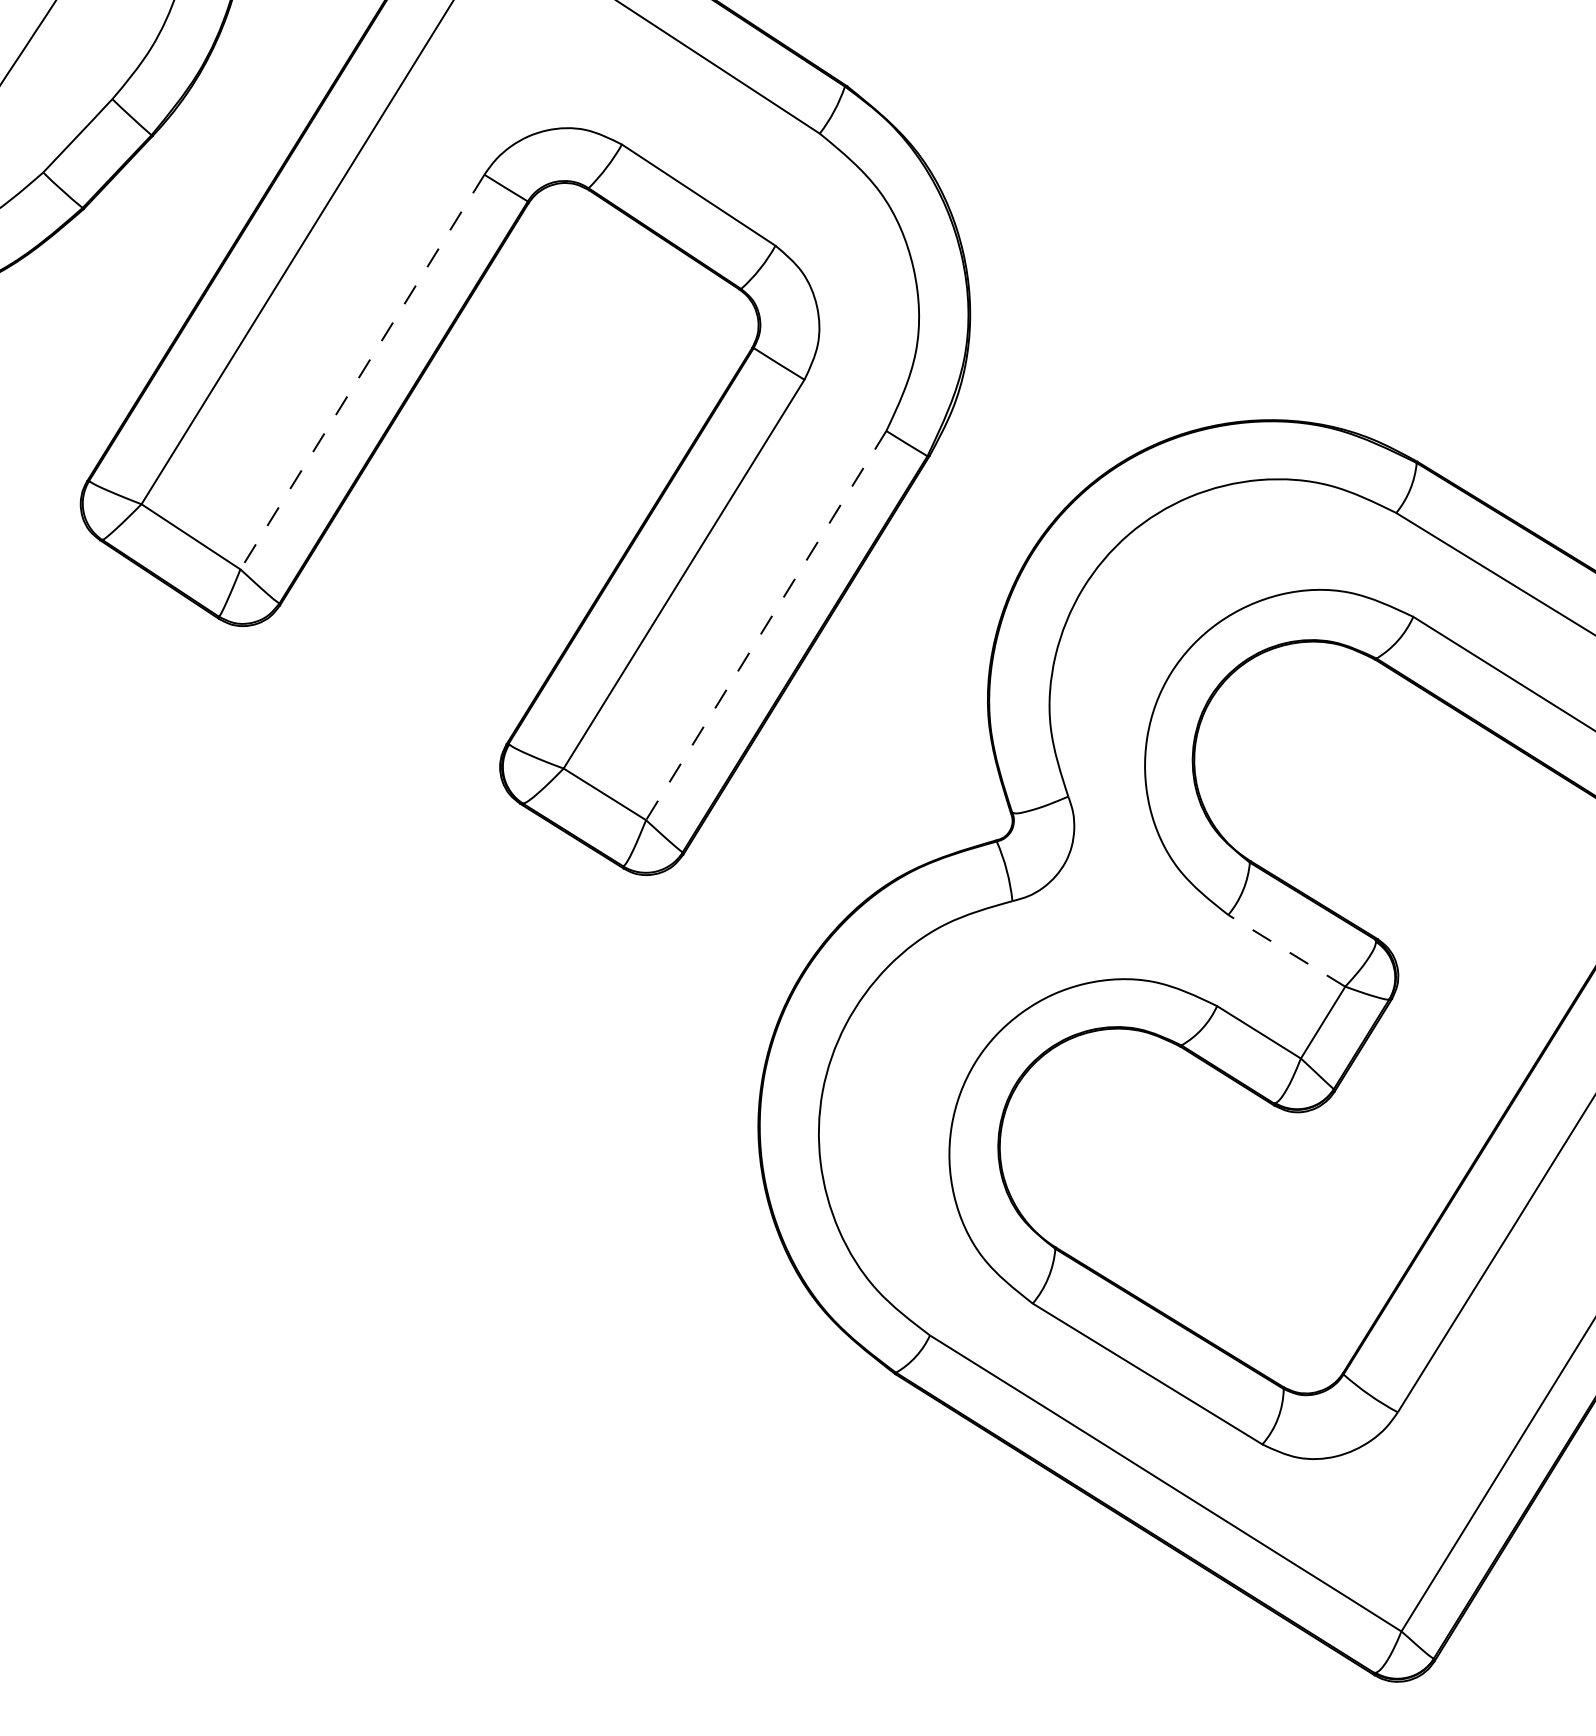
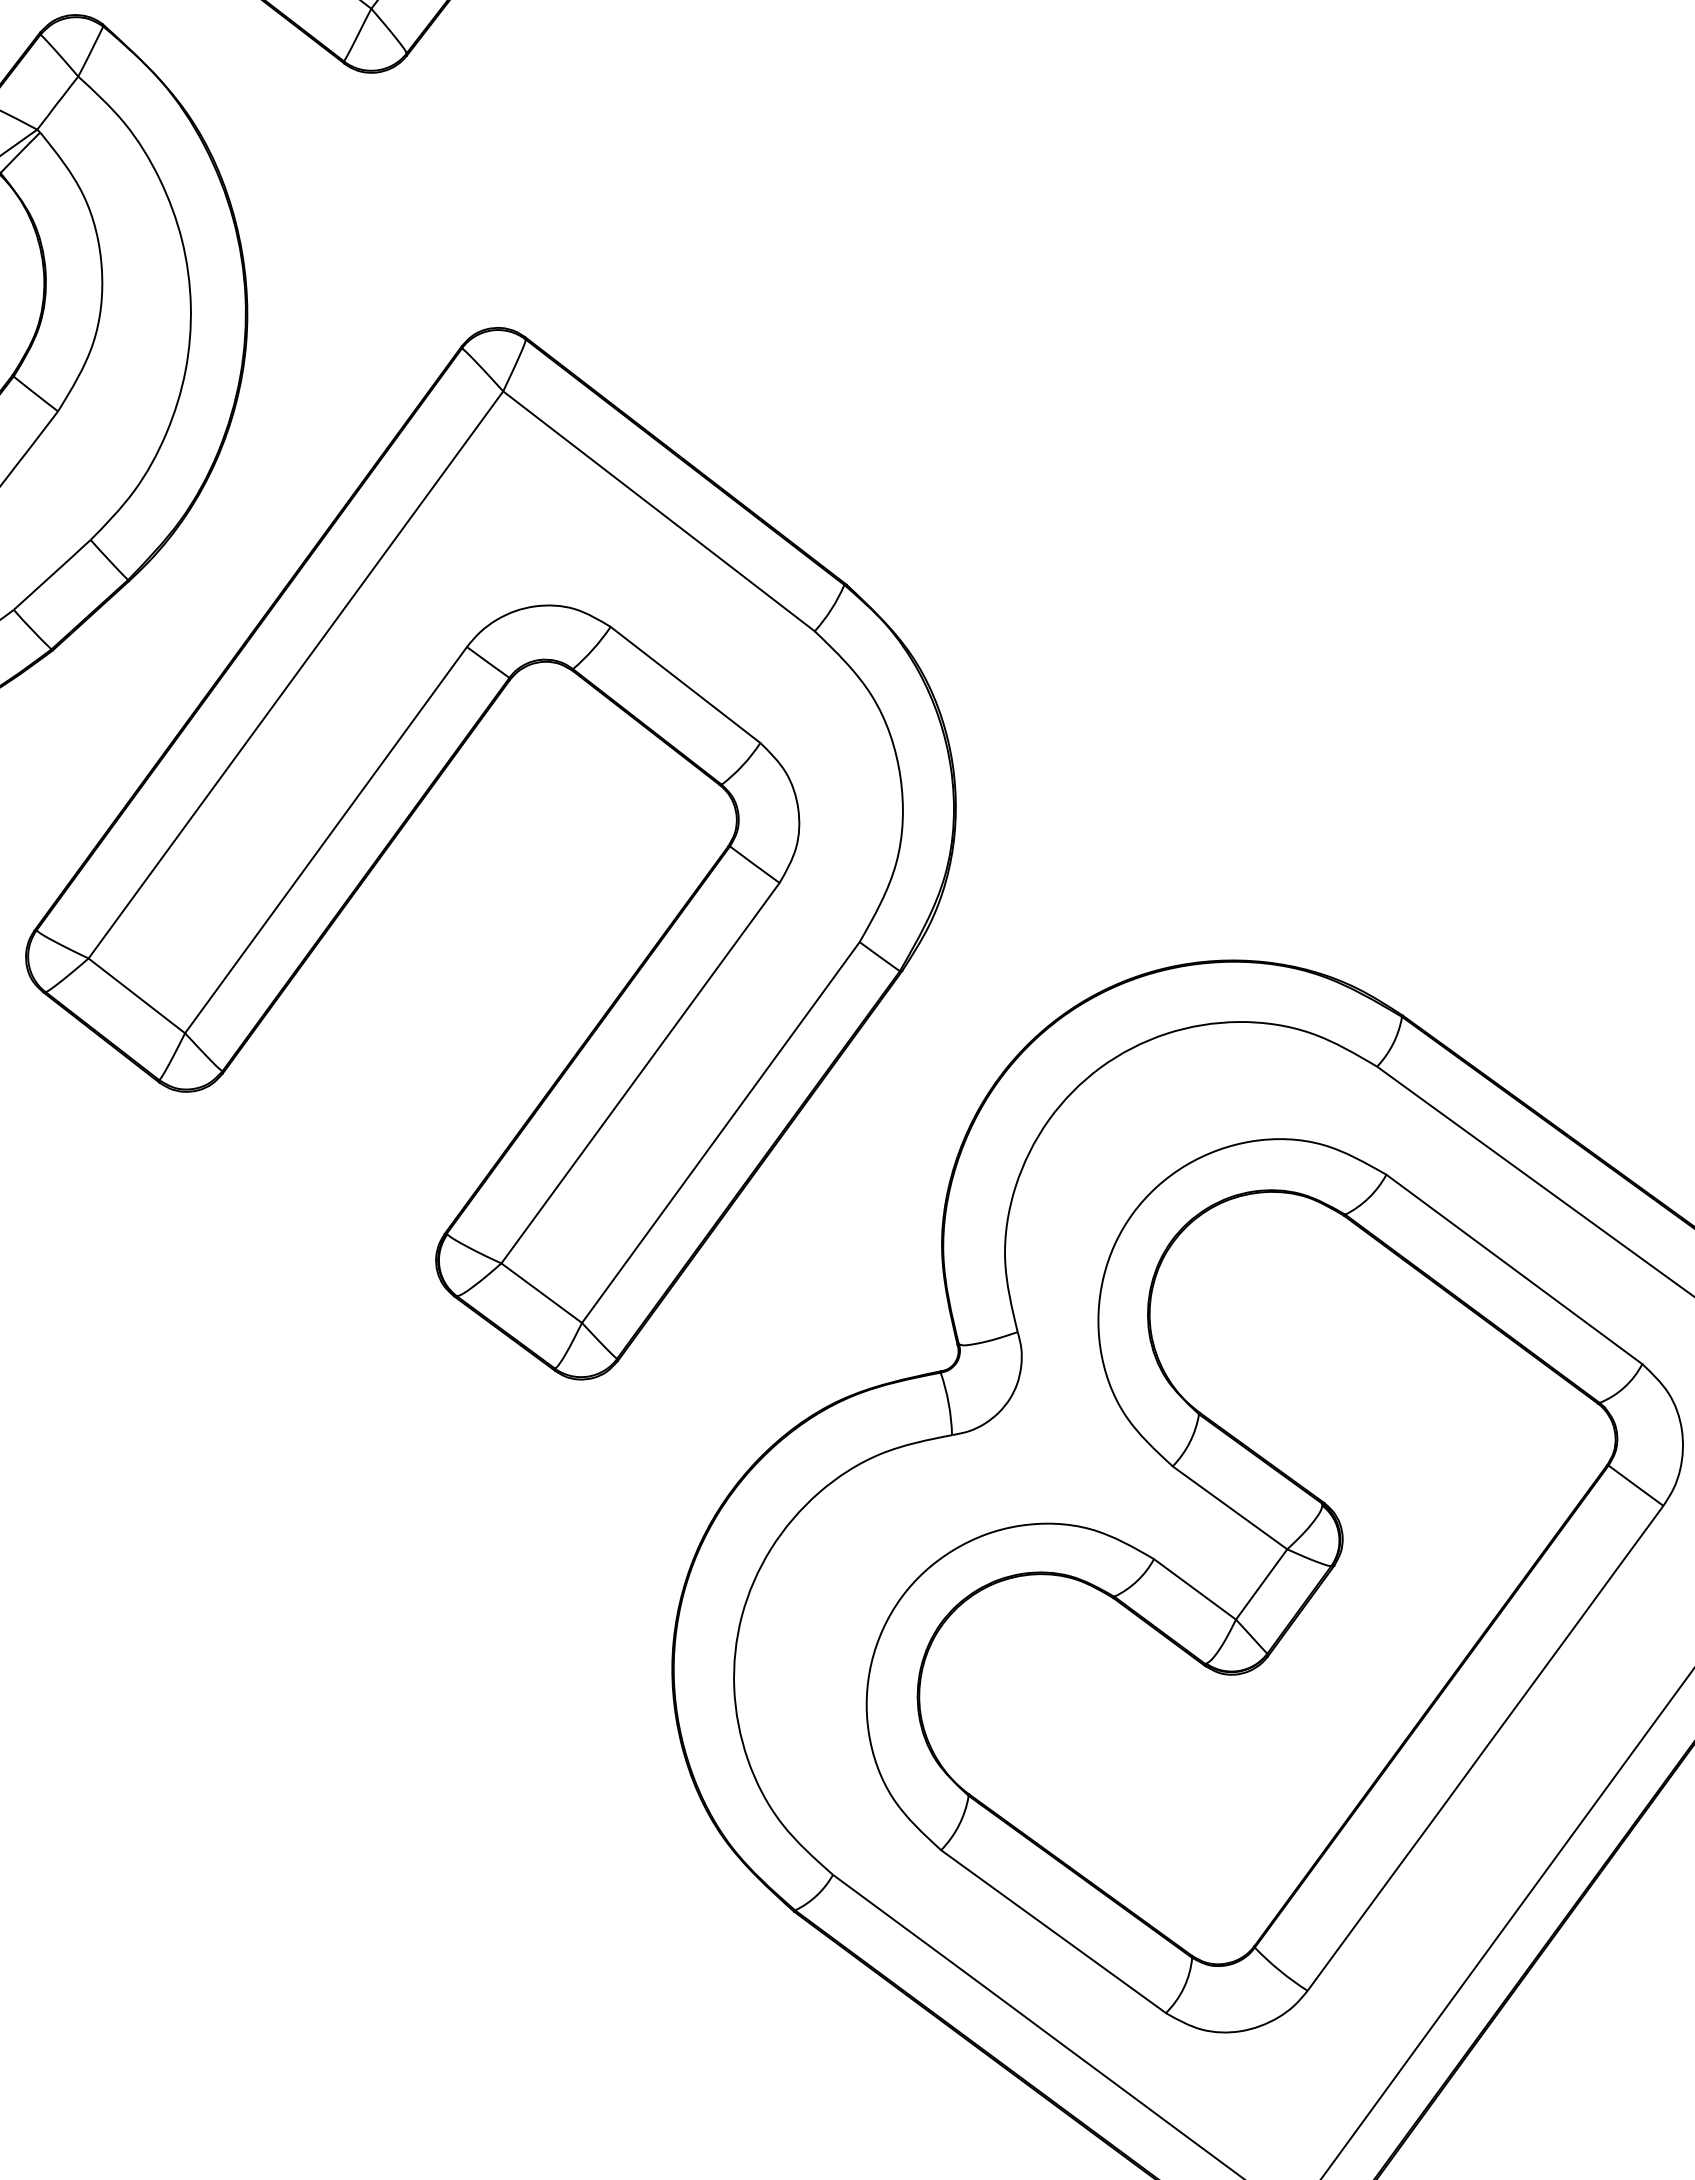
line: (361, 372) -> (325, 840), dashed -> solid
line: (765, 625) -> (720, 1132), dashed -> solid
line: (1287, 950) -> (1230, 1507), dashed -> solid

